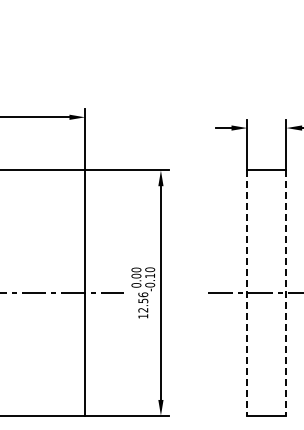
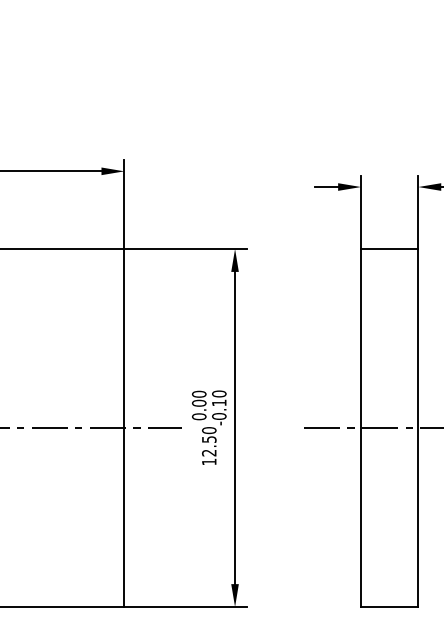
line: (247, 293) -> (361, 428), dashed -> solid
line: (286, 293) -> (418, 428), dashed -> solid
text: (142, 294) -> (208, 430), 12.56 -> 12.50

